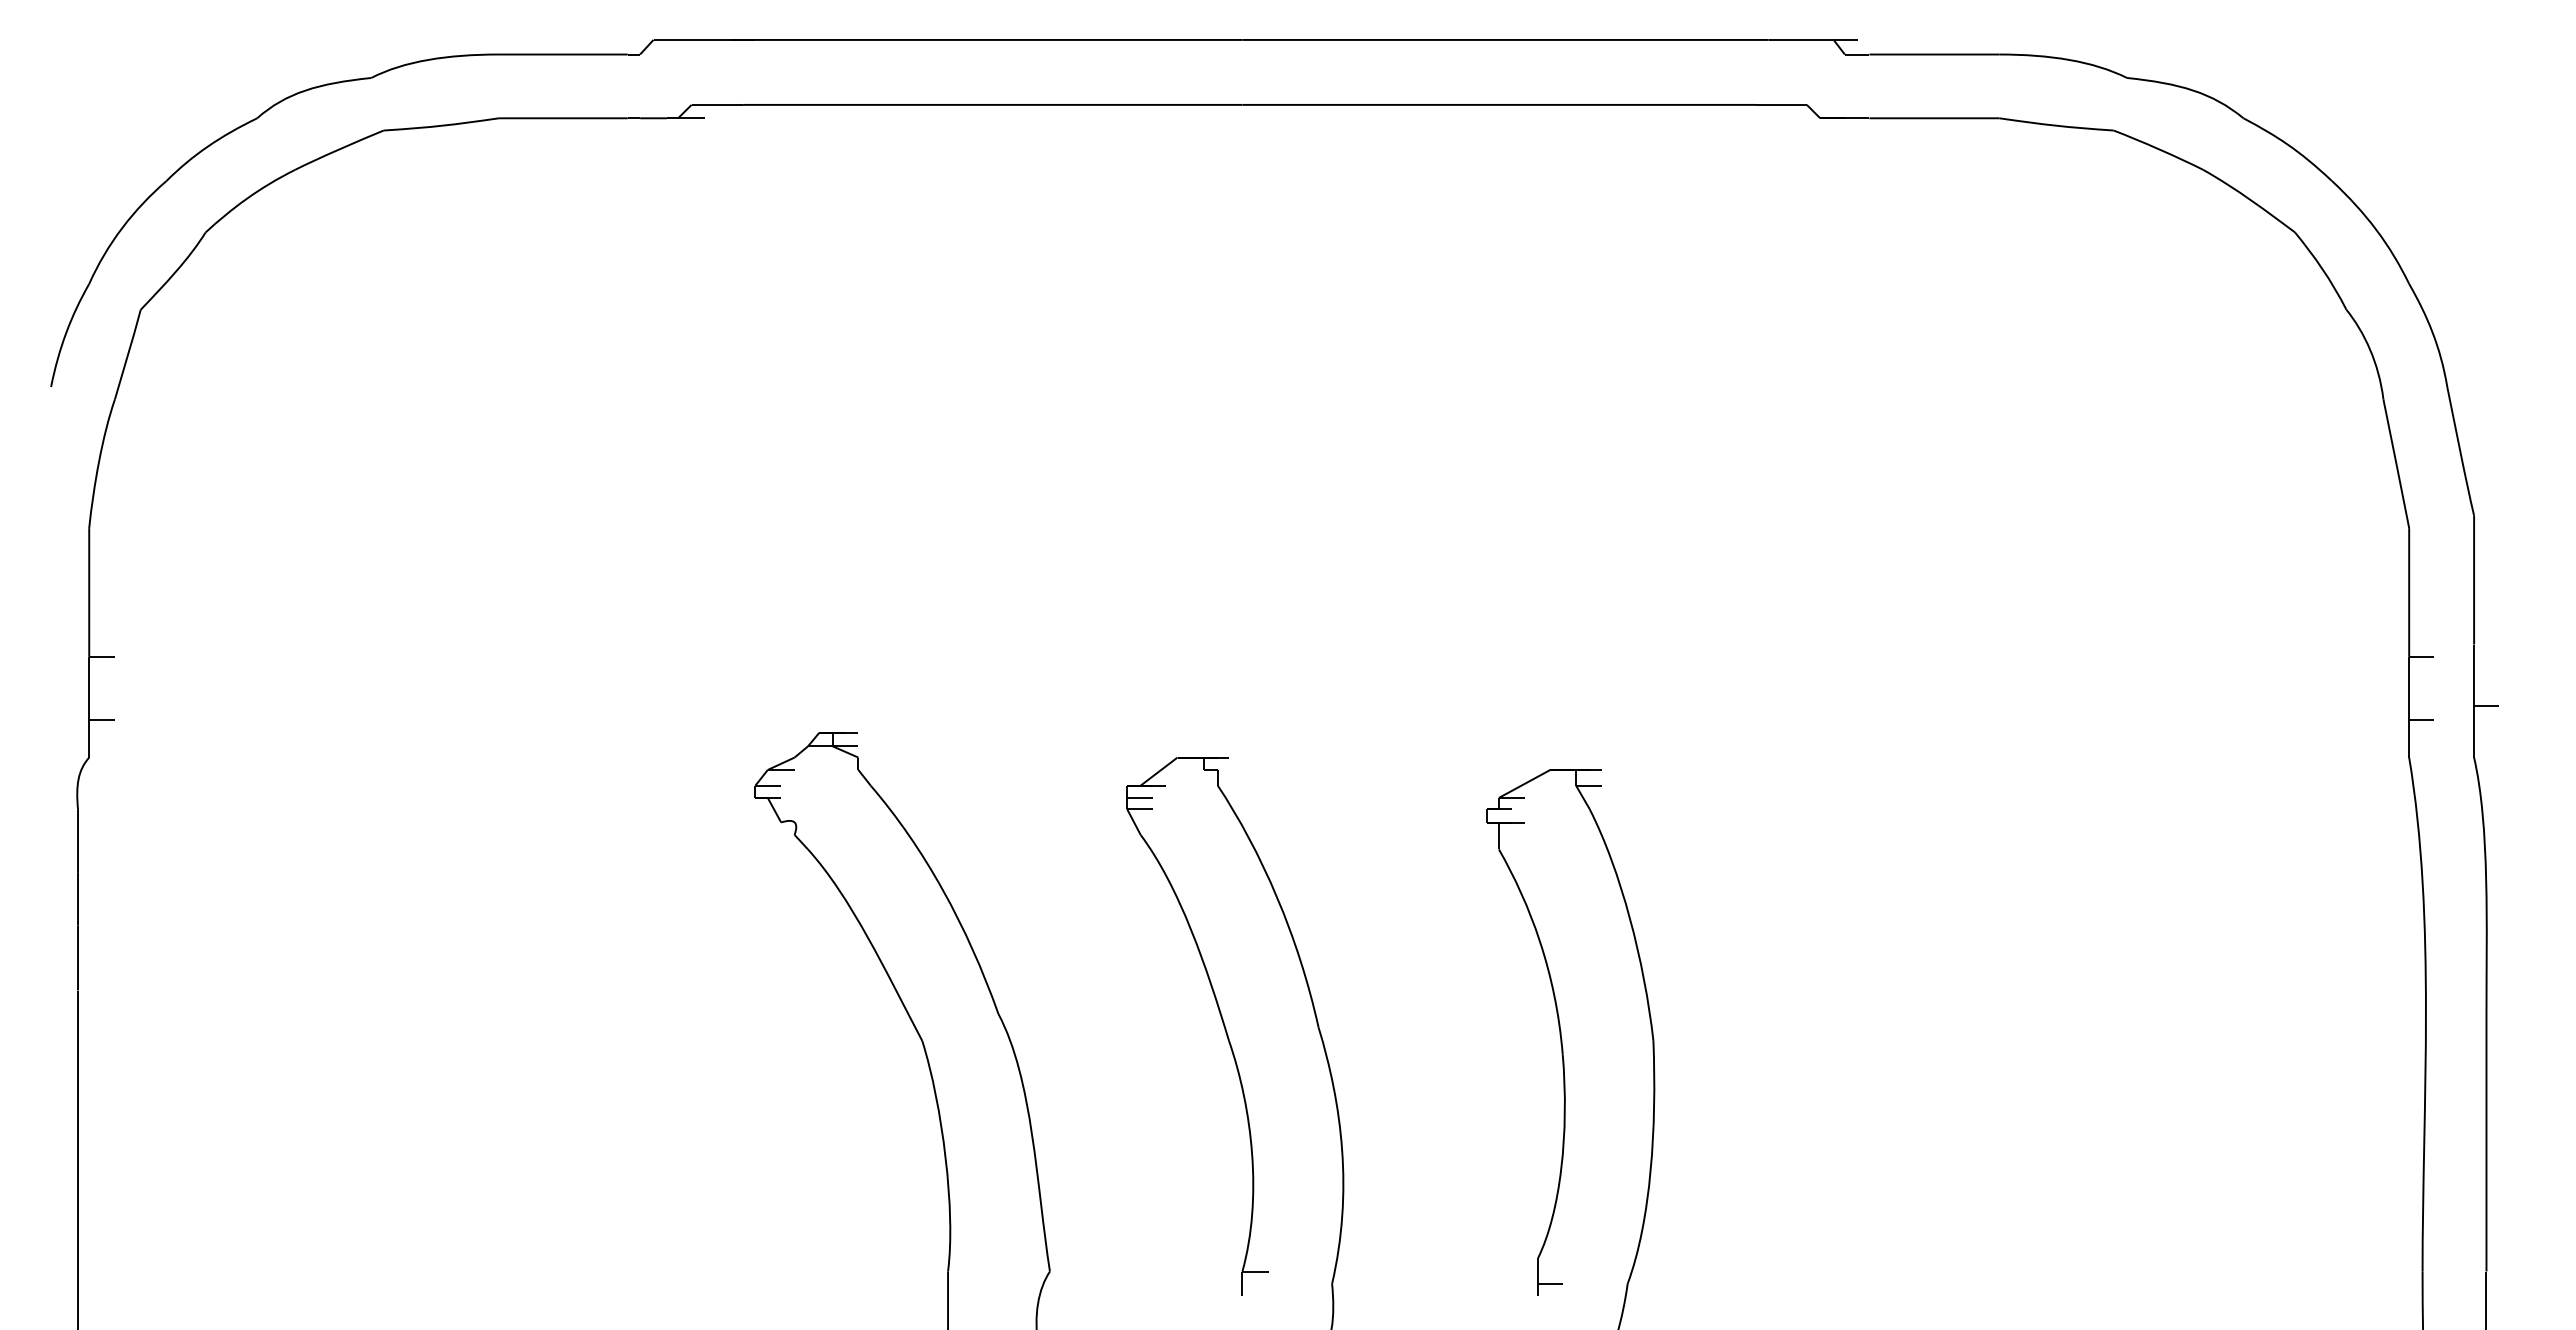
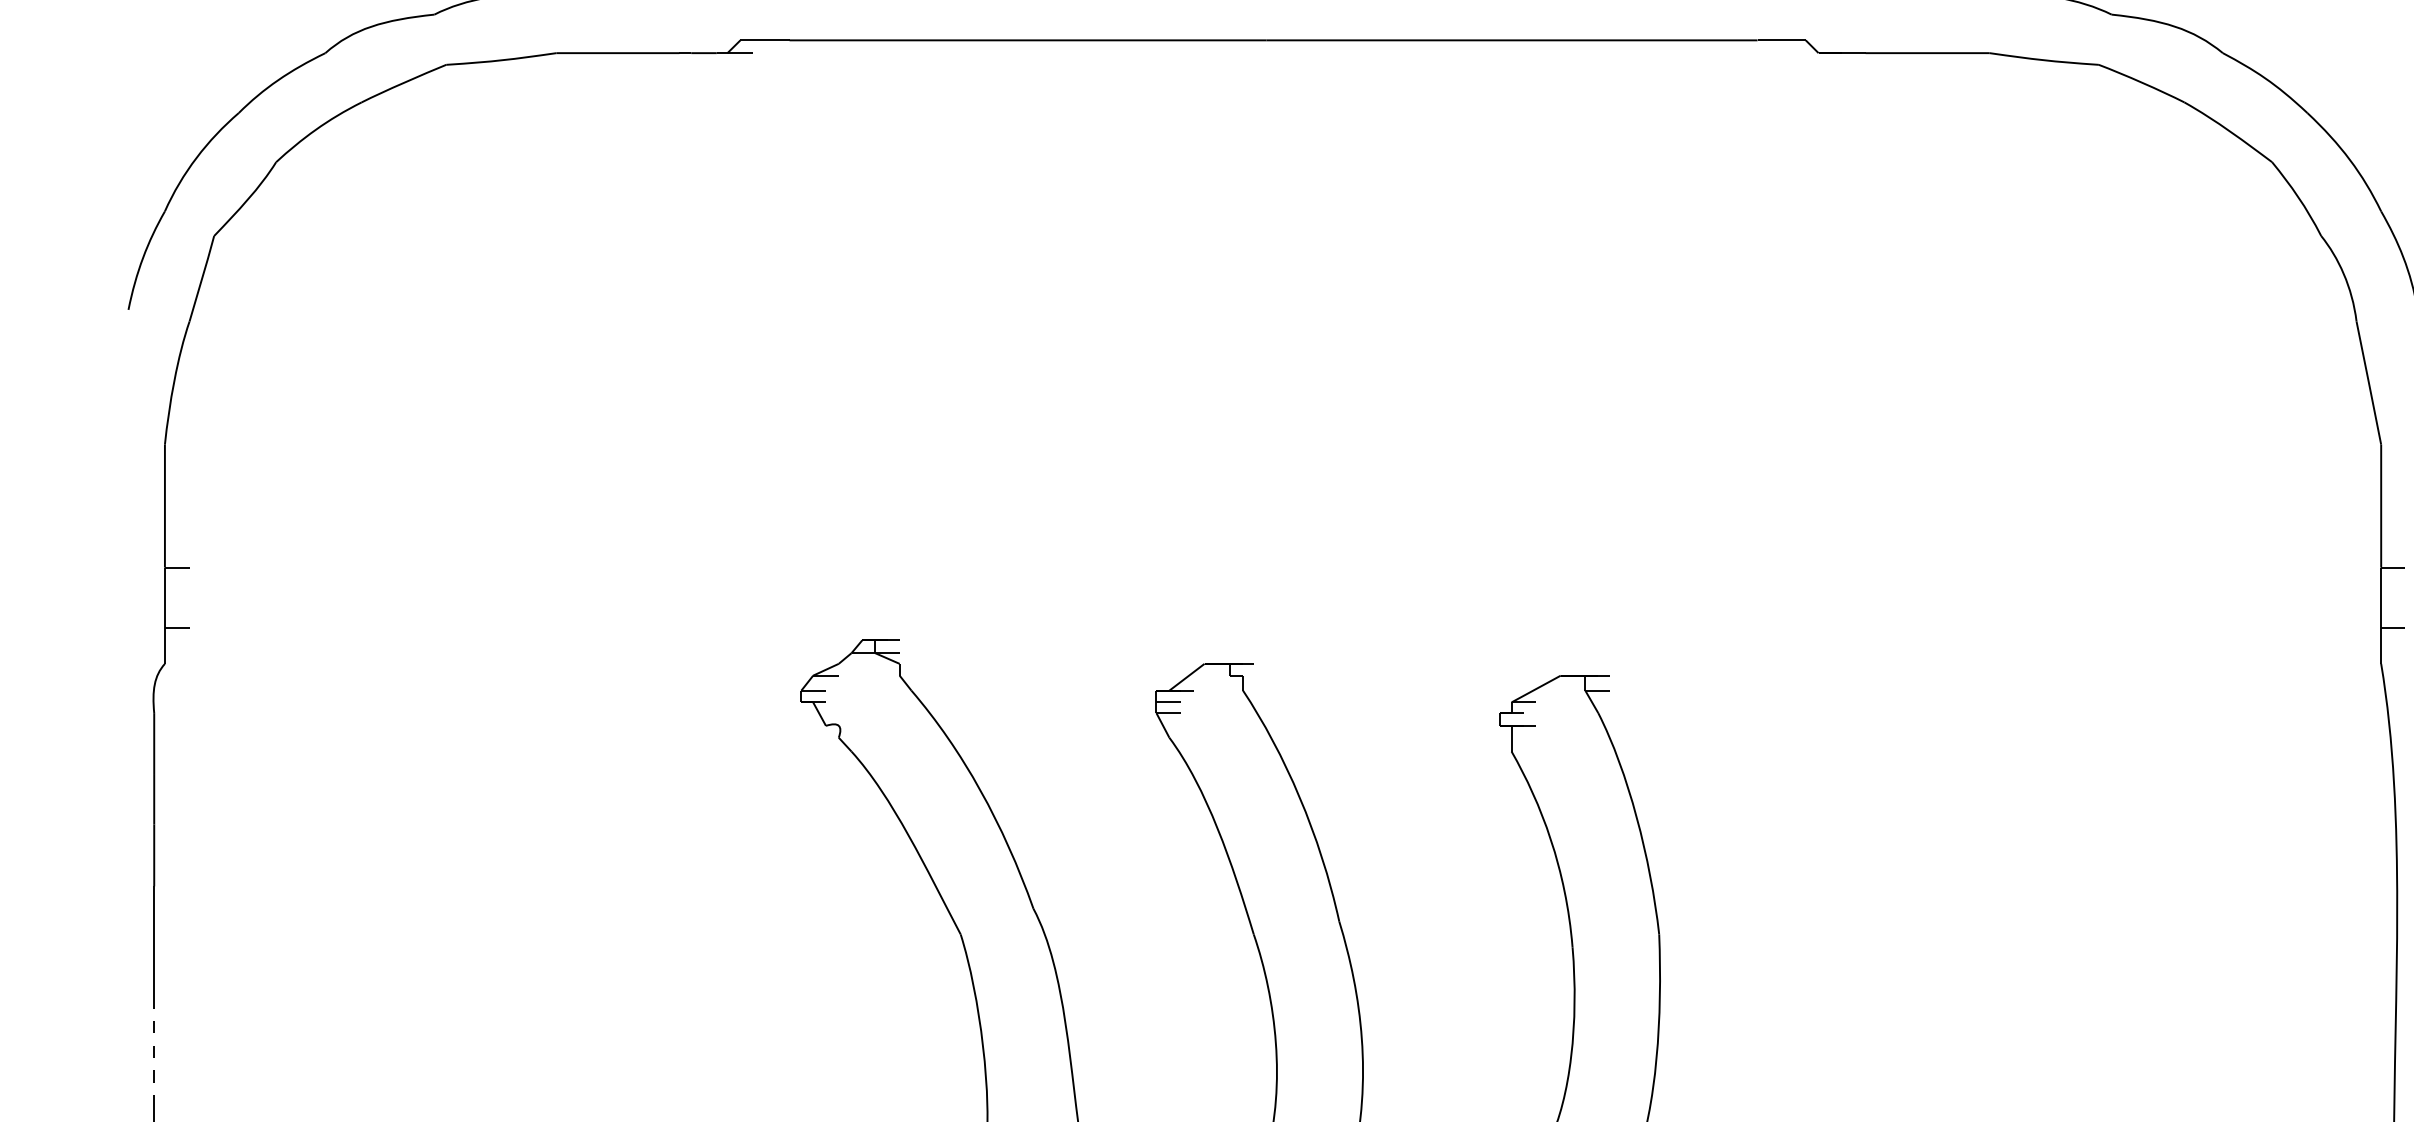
line: (78, 1162) -> (154, 1050), solid -> dashed

